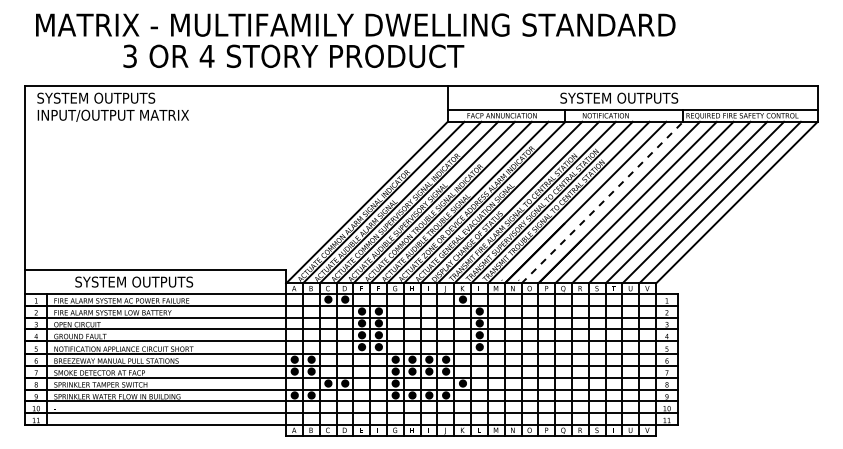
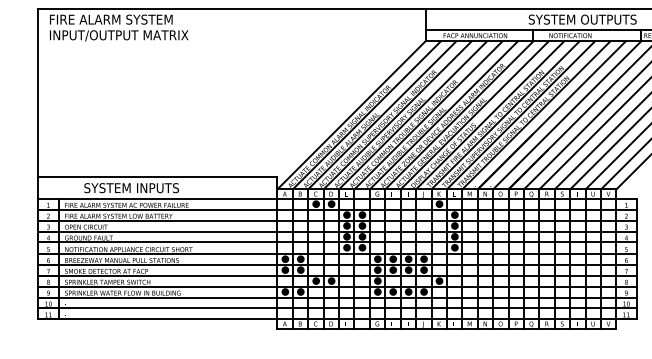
text: (104, 97) -> (111, 18), SYSTEM OUTPUTS -> FIRE ALARM SYSTEM
line: (602, 202) -> (567, 115), dashed -> solid
text: (162, 281) -> (164, 187), SYSTEM OUTPUTS -> SYSTEM INPUTS

